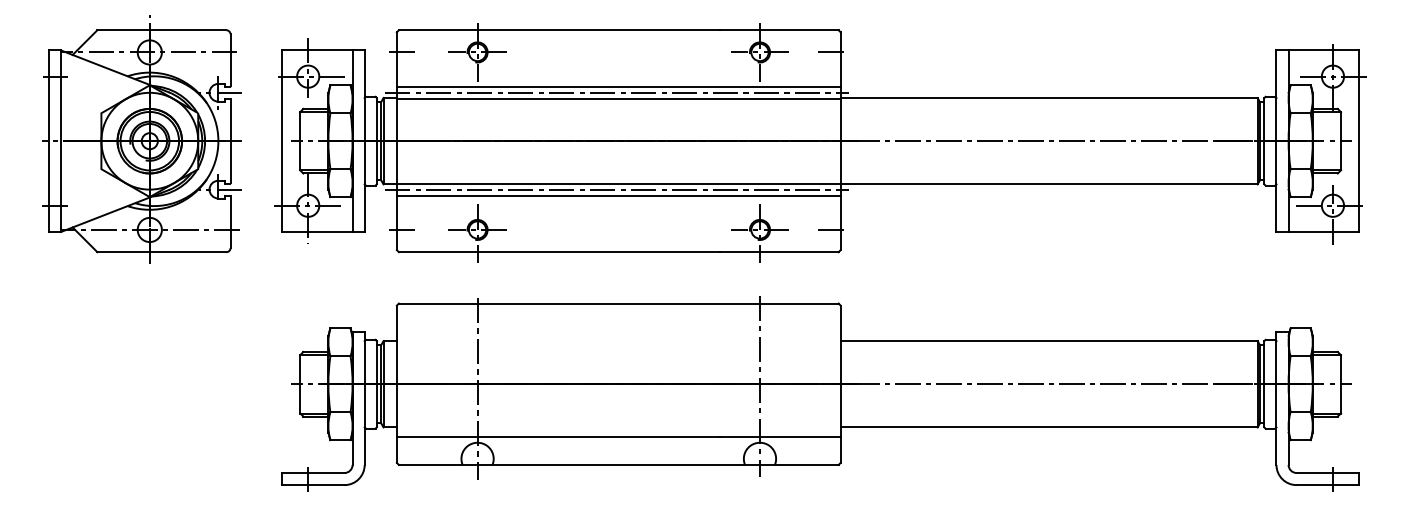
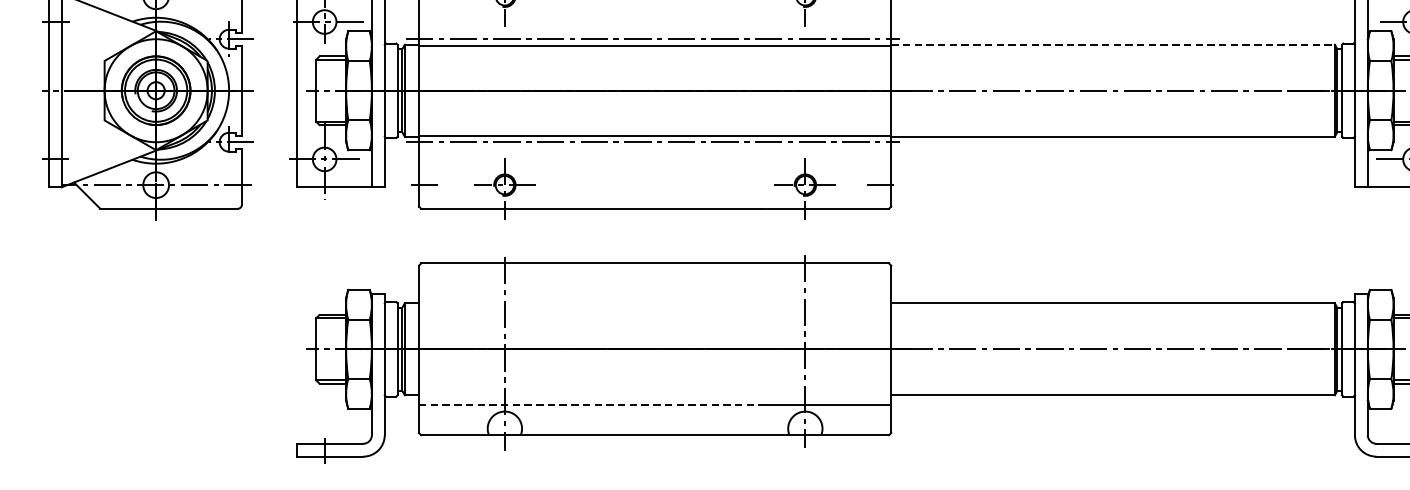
line: (618, 86) -> (654, 32), removed
line: (1049, 98) -> (1113, 45), solid -> dashed
line: (618, 195) -> (654, 148), removed
line: (558, 436) -> (590, 404), solid -> dashed

